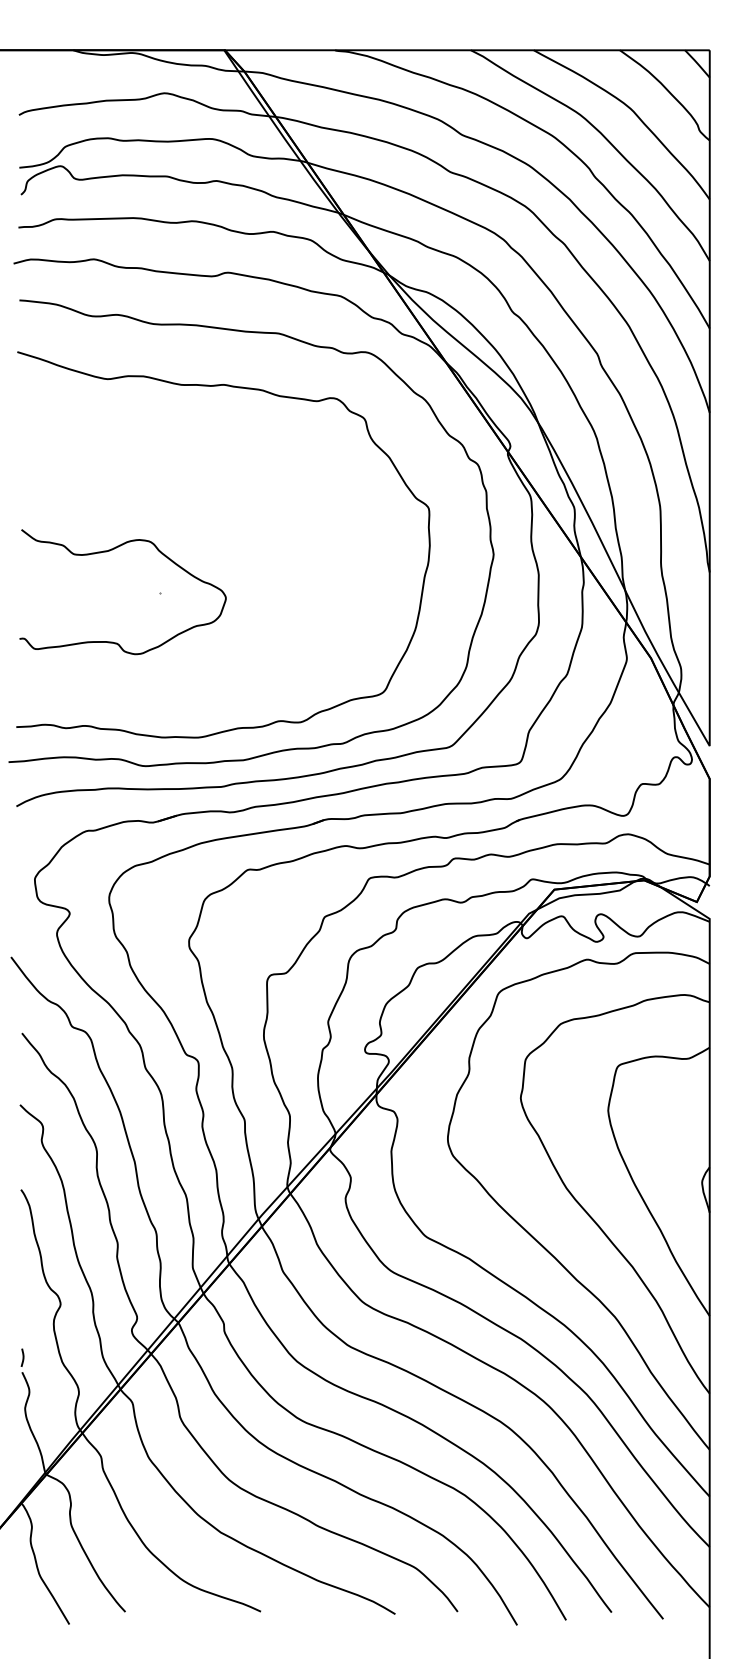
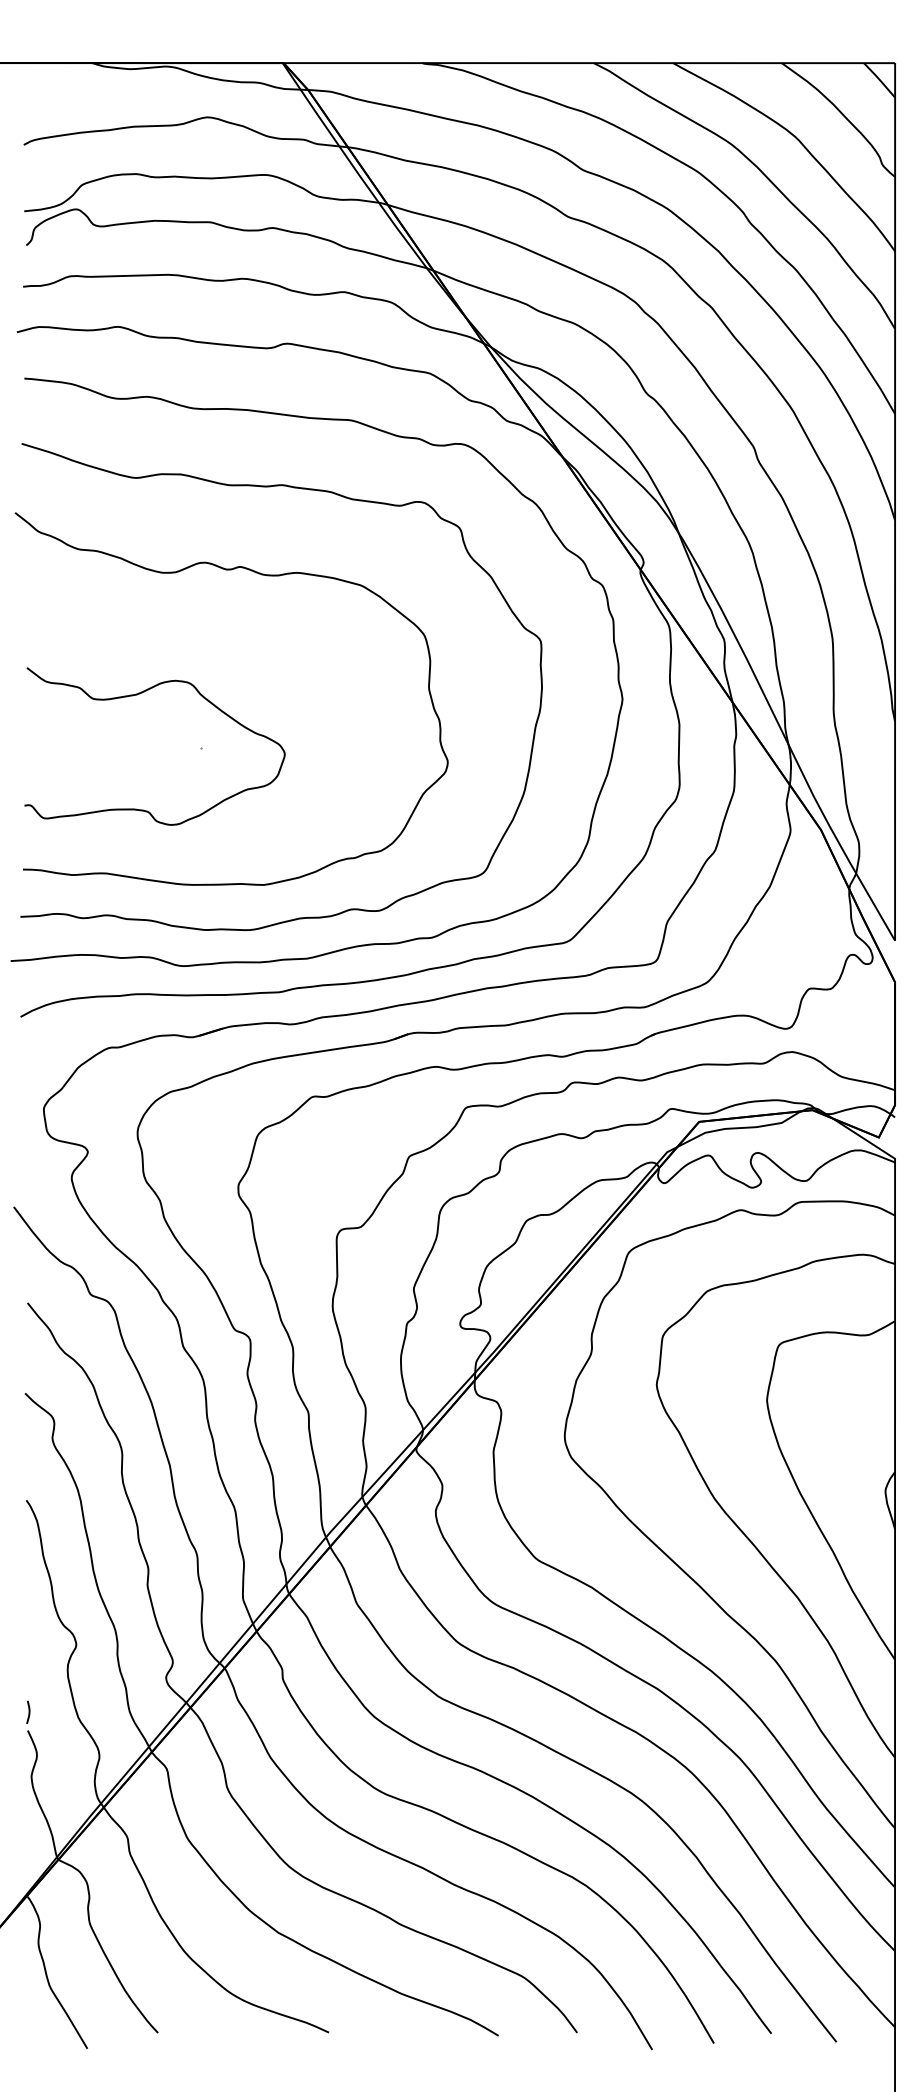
curve: (207, 456) -> (261, 575), added

